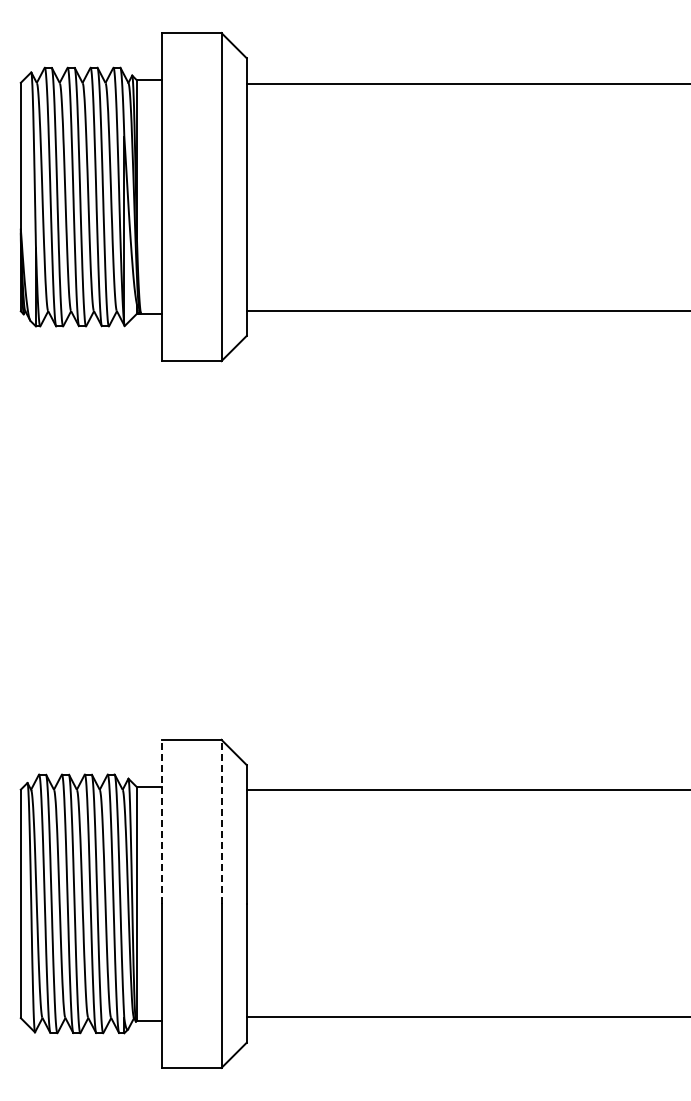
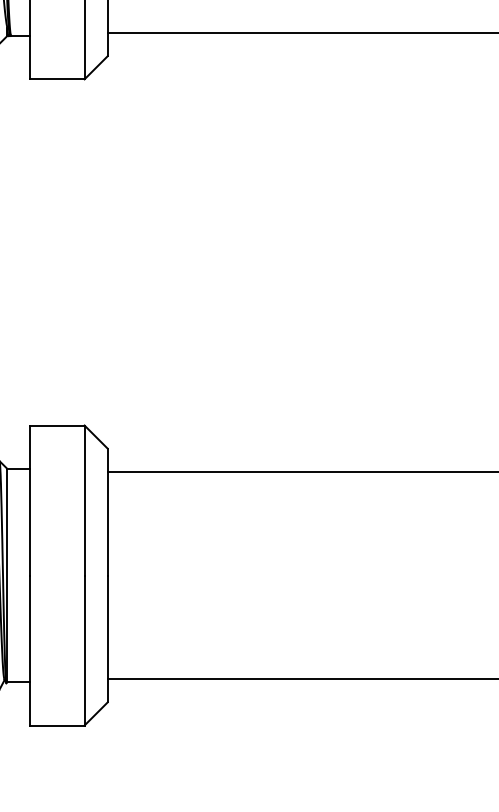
line: (162, 821) -> (30, 500), dashed -> solid
line: (221, 821) -> (84, 500), dashed -> solid

